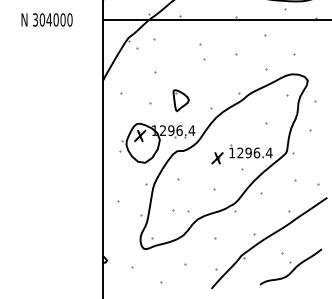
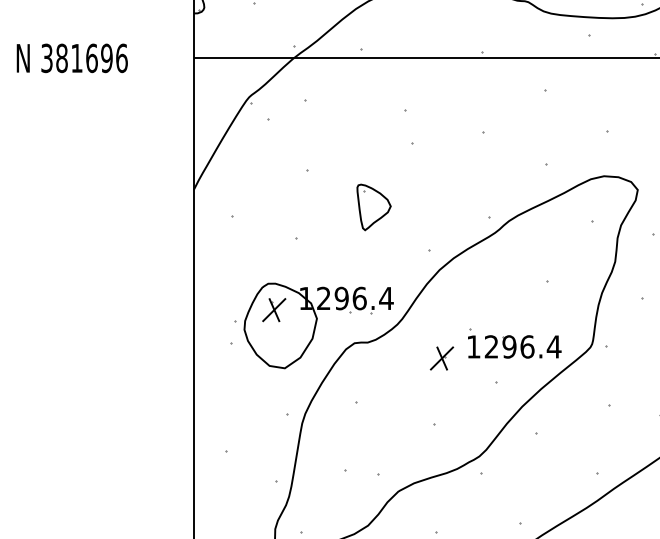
text: (55, 19) -> (90, 57), 304000 -> 381696
part: (180, 100) -> (372, 207), moved

